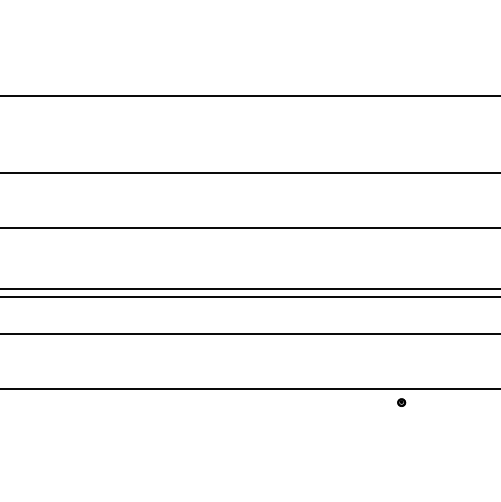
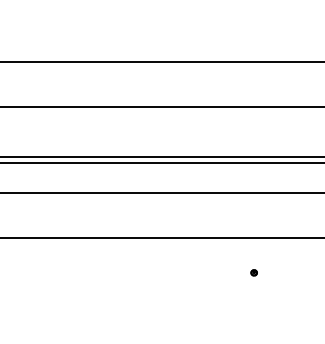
part: (401, 402) -> (254, 272), moved

